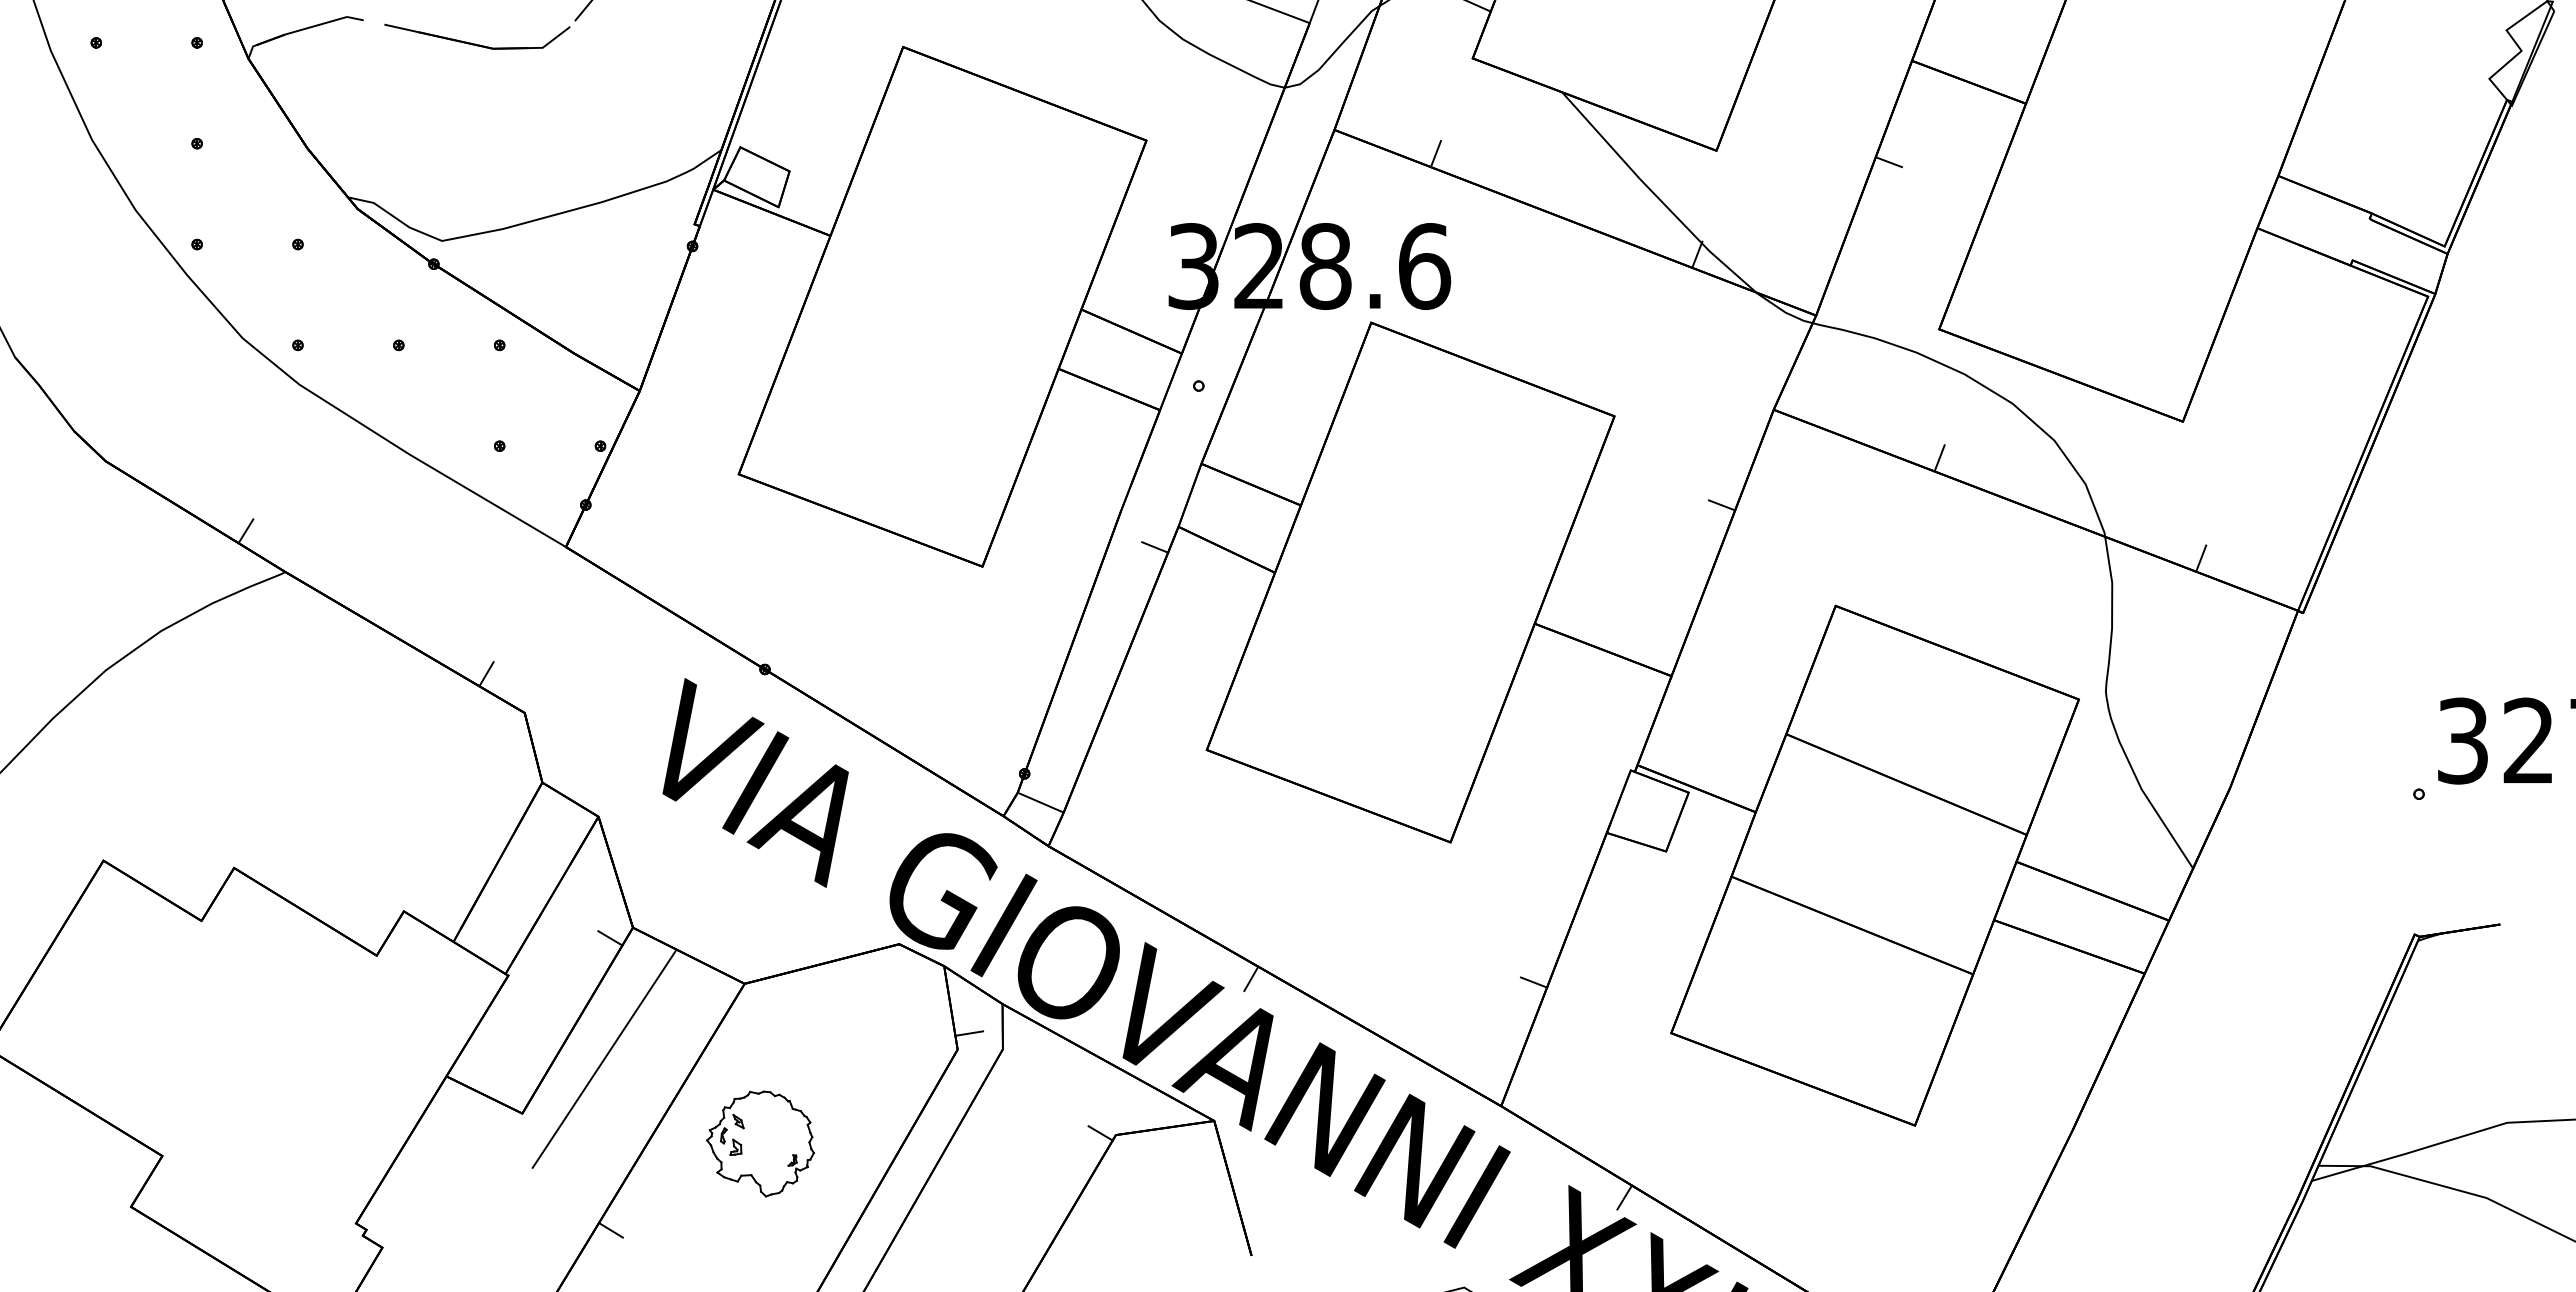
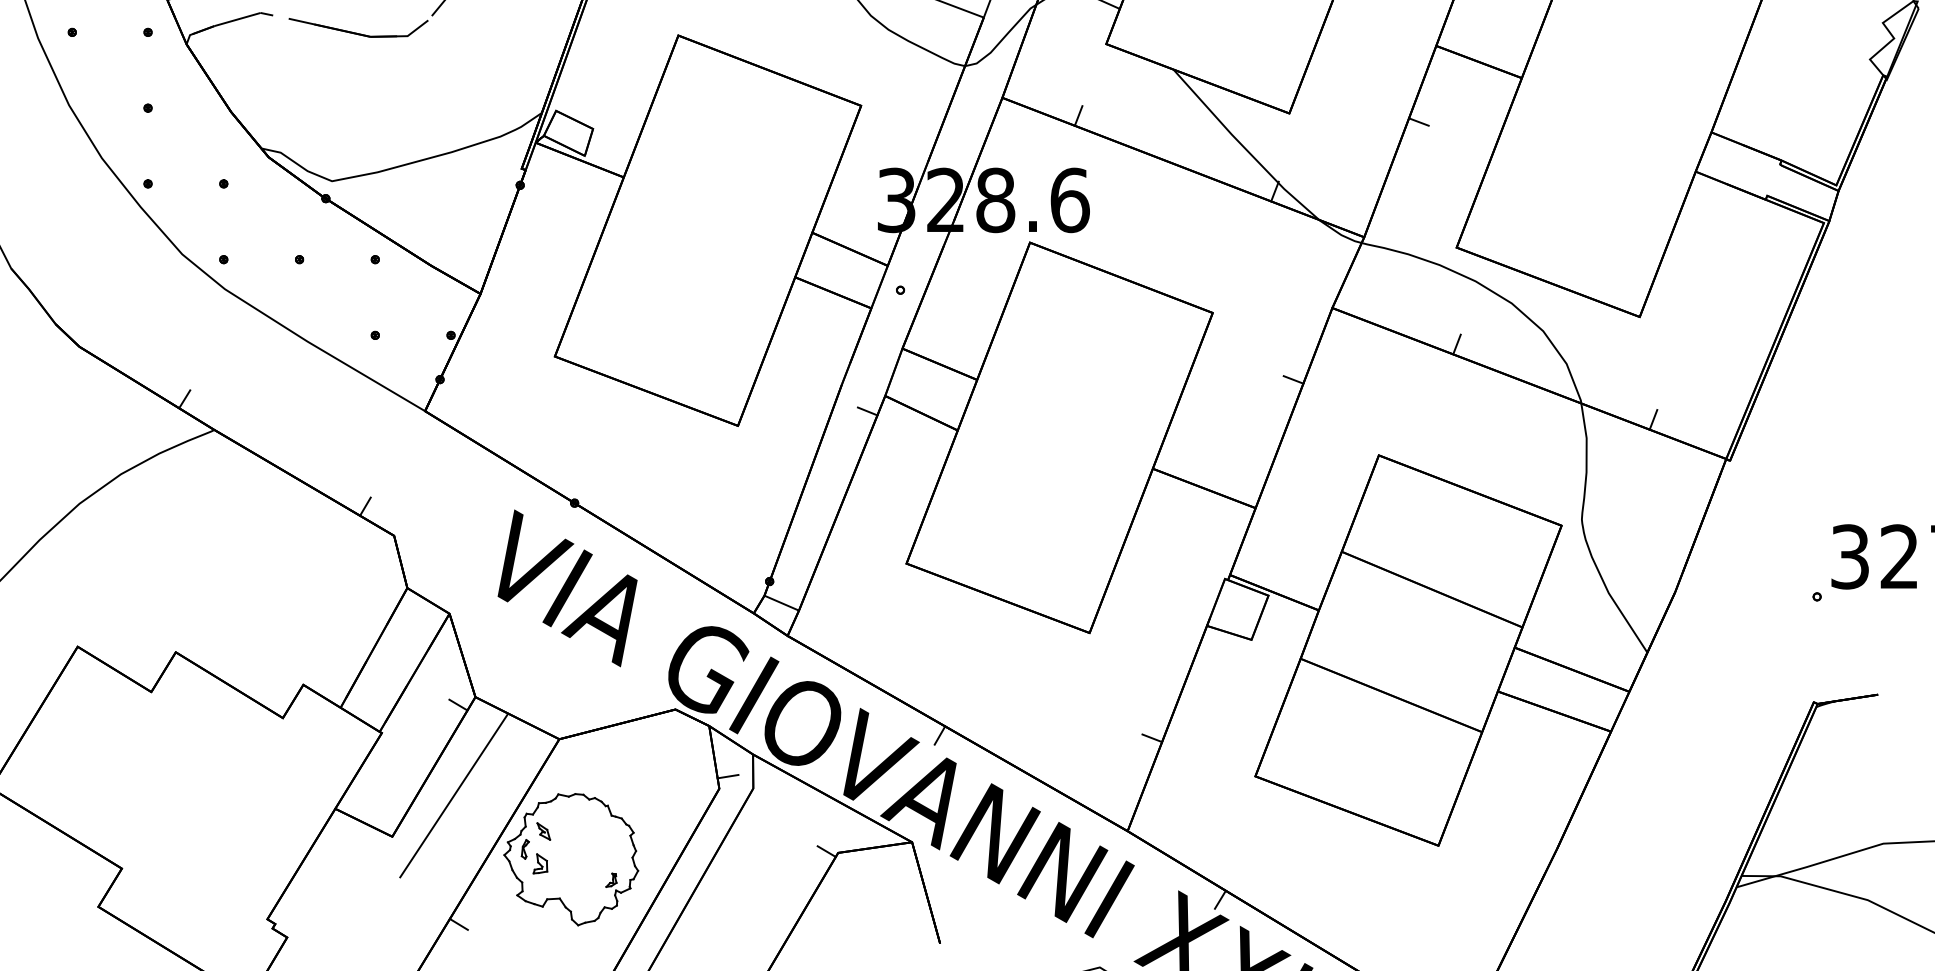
part: (760, 1143) -> (571, 859), size x1.67

